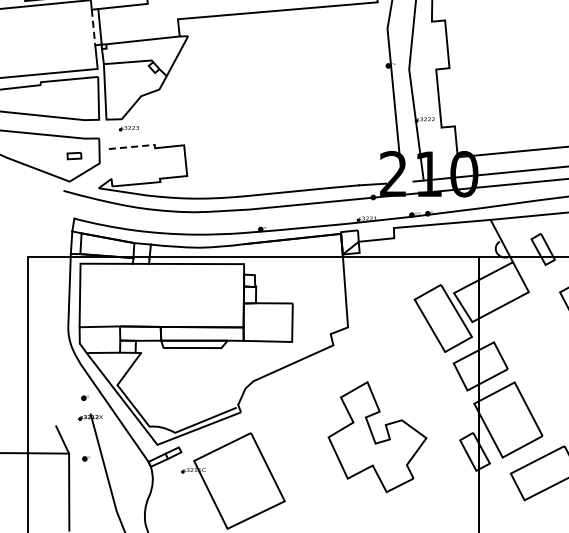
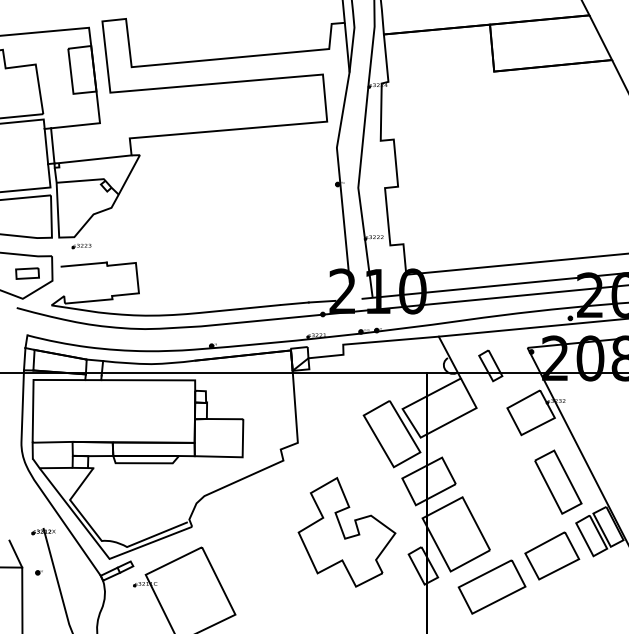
line: (93, 27) -> (46, 146), dashed -> solid
line: (132, 146) -> (84, 264), dashed -> solid
part: (74, 155) -> (27, 273), size x1.67
part: (84, 397) -> (37, 512), removed
part: (376, 437) -> (346, 532), moved

